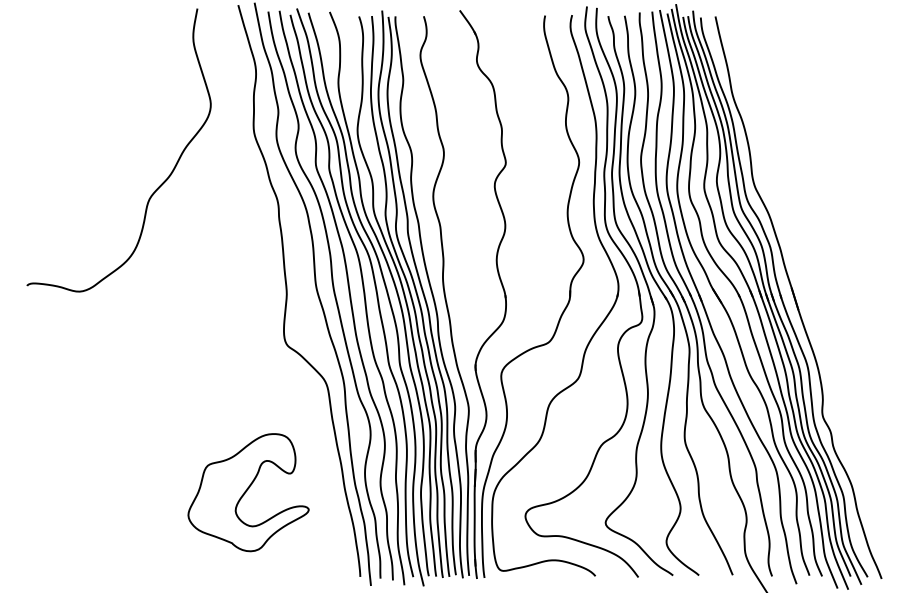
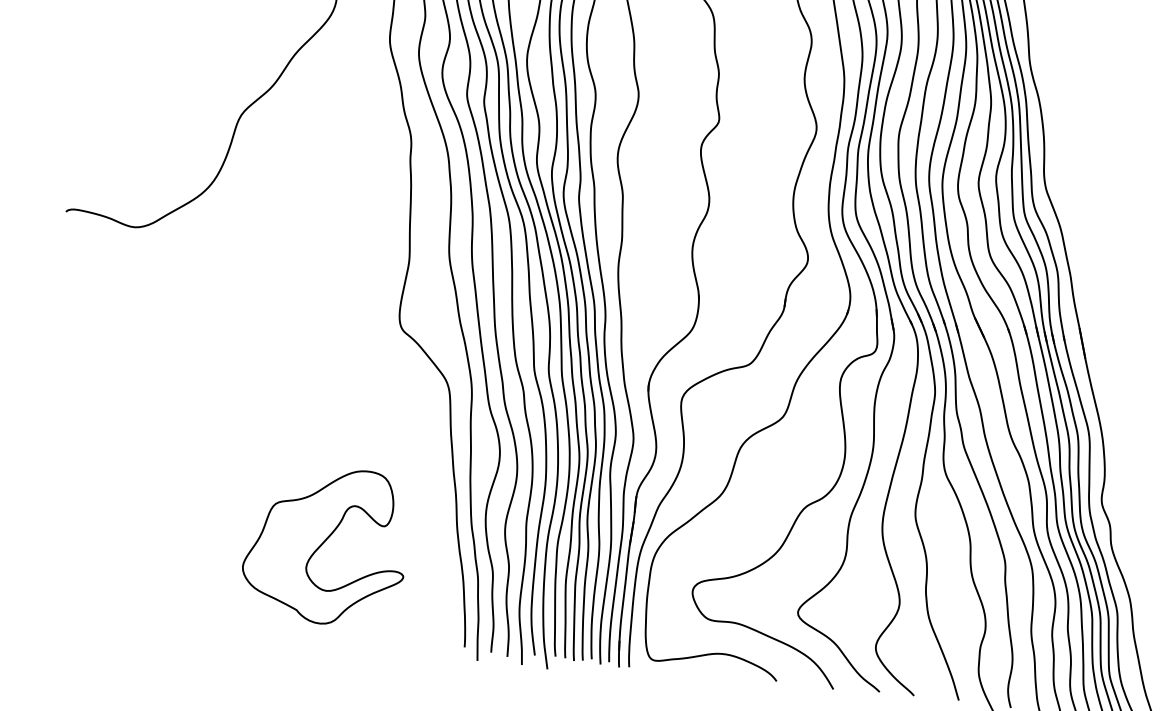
part: (248, 492) -> (325, 545), moved

